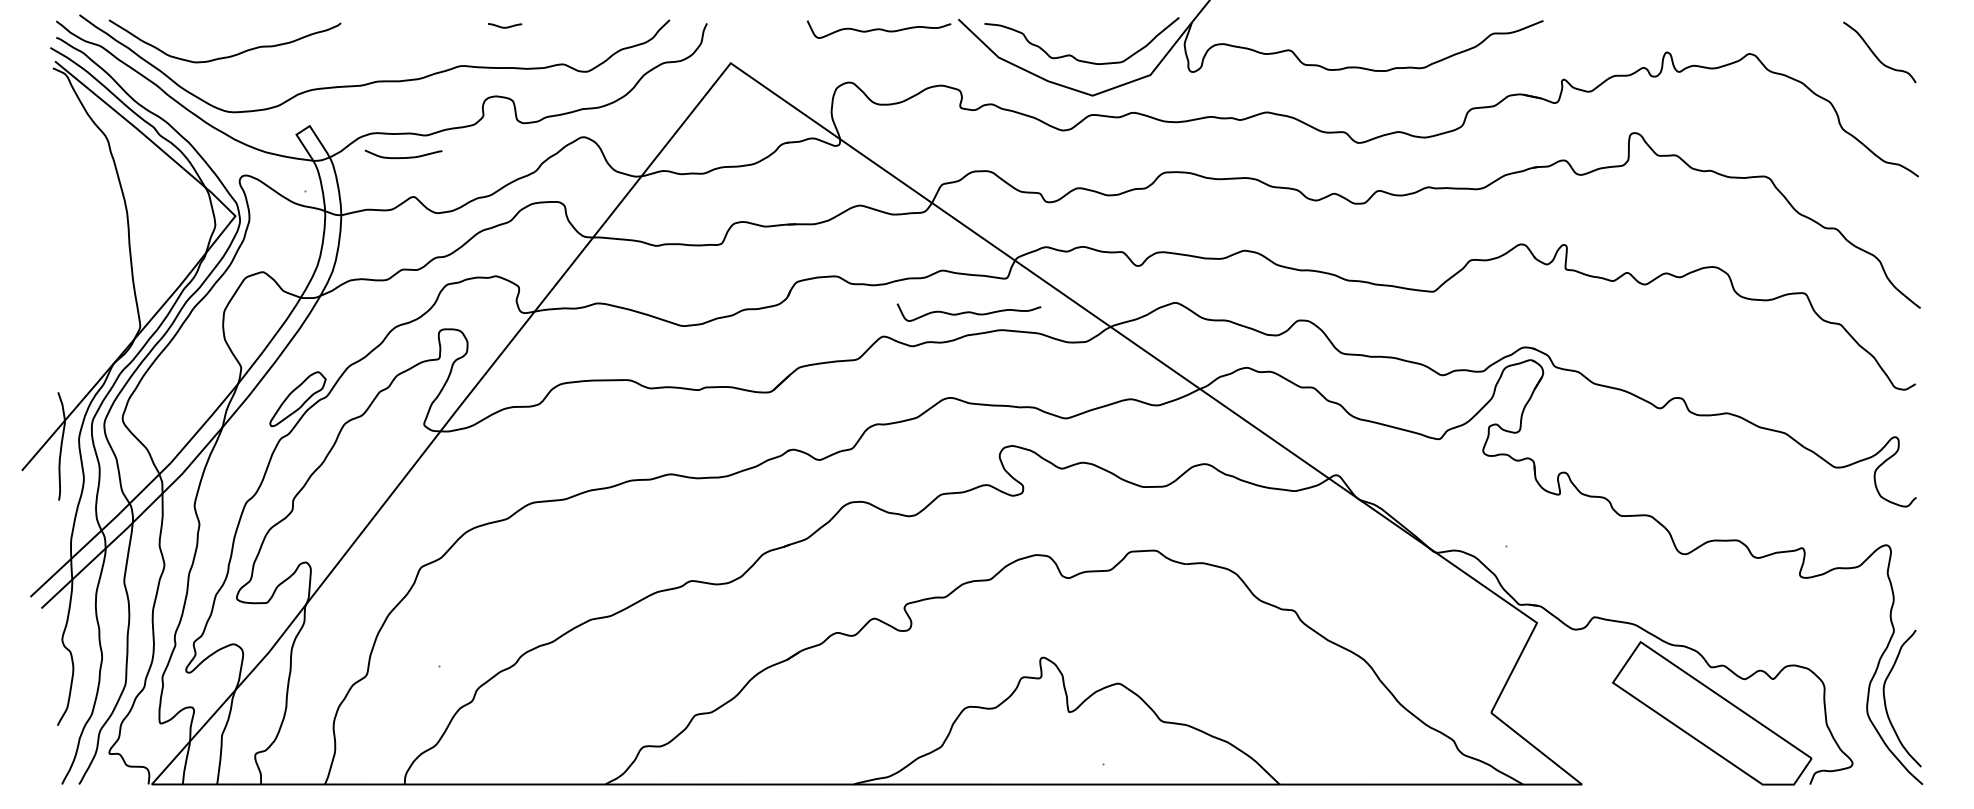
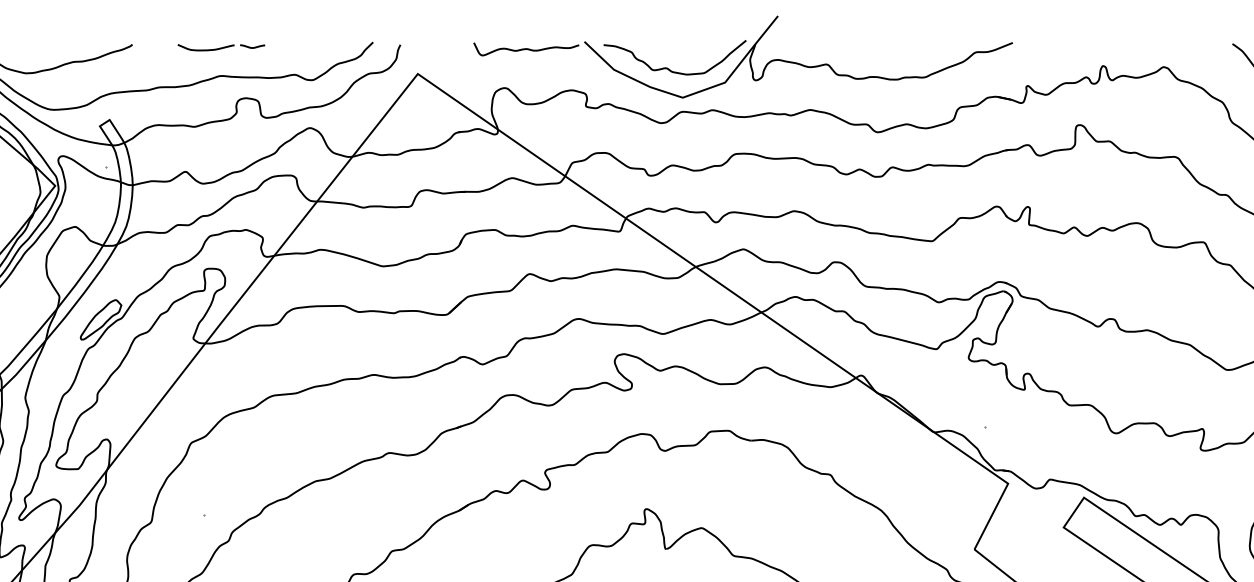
curve: (403, 157) -> (206, 49), moved
curve: (968, 312) -> (591, 256), removed

